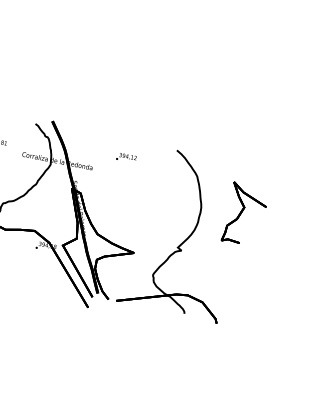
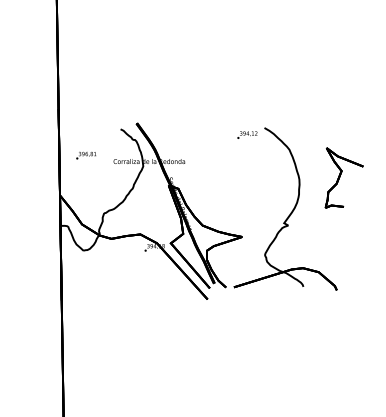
text: (126, 157) -> (247, 134), moved

